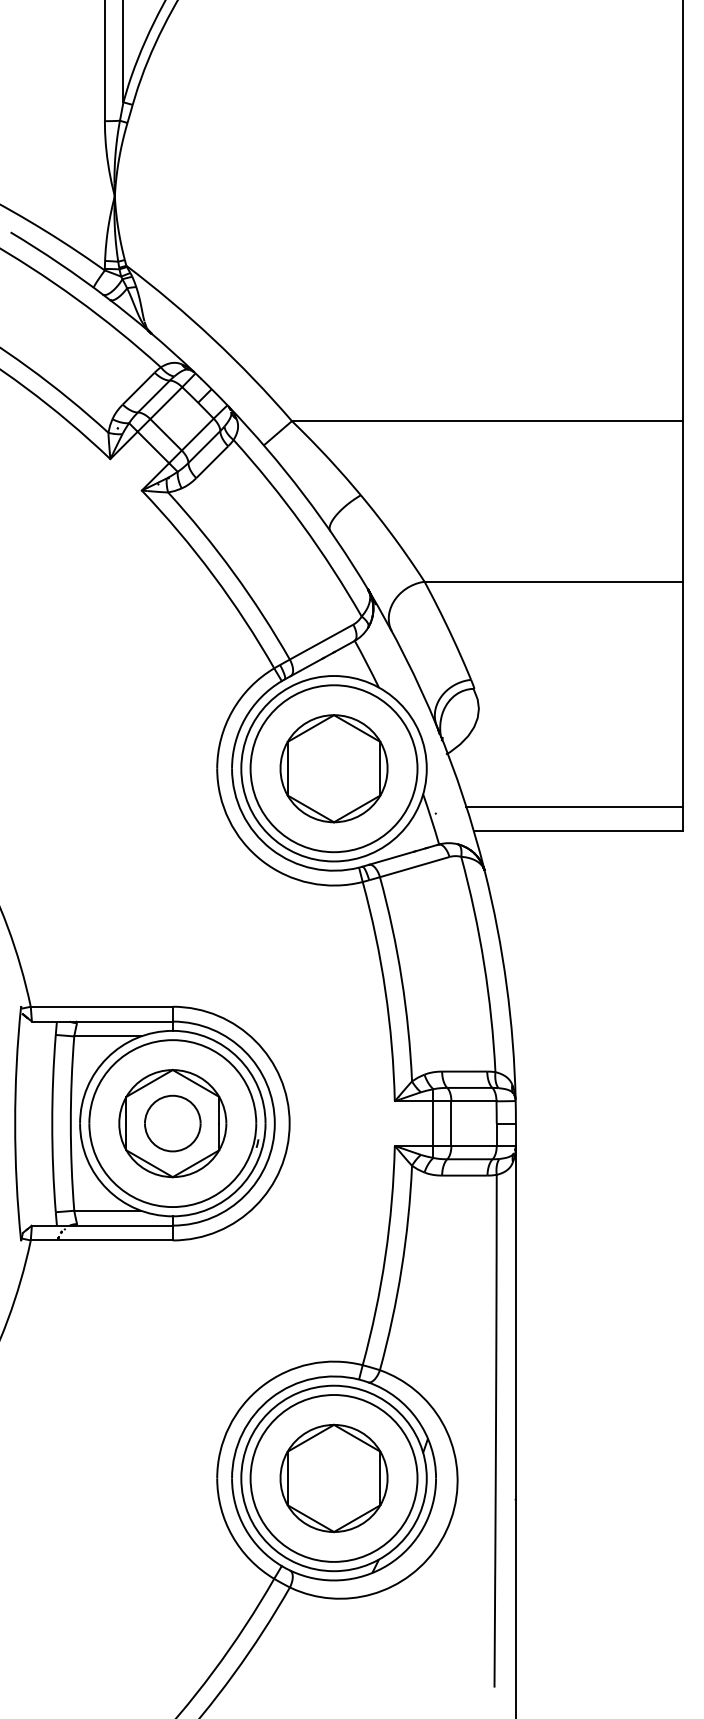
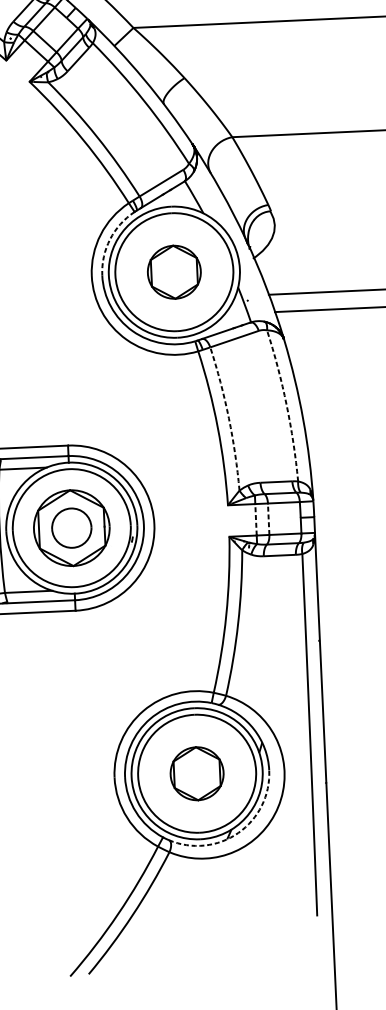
arc: (245, 718) -> (110, 239), solid -> dashed
part: (333, 768) -> (173, 272), size x0.7
arc: (484, 963) -> (286, 405), solid -> dashed
arc: (401, 978) -> (228, 418), solid -> dashed
line: (433, 1123) -> (256, 519), solid -> dashed
line: (451, 1123) -> (268, 519), solid -> dashed
part: (333, 1478) -> (196, 773), size x0.7
arc: (388, 1564) -> (238, 832), solid -> dashed

